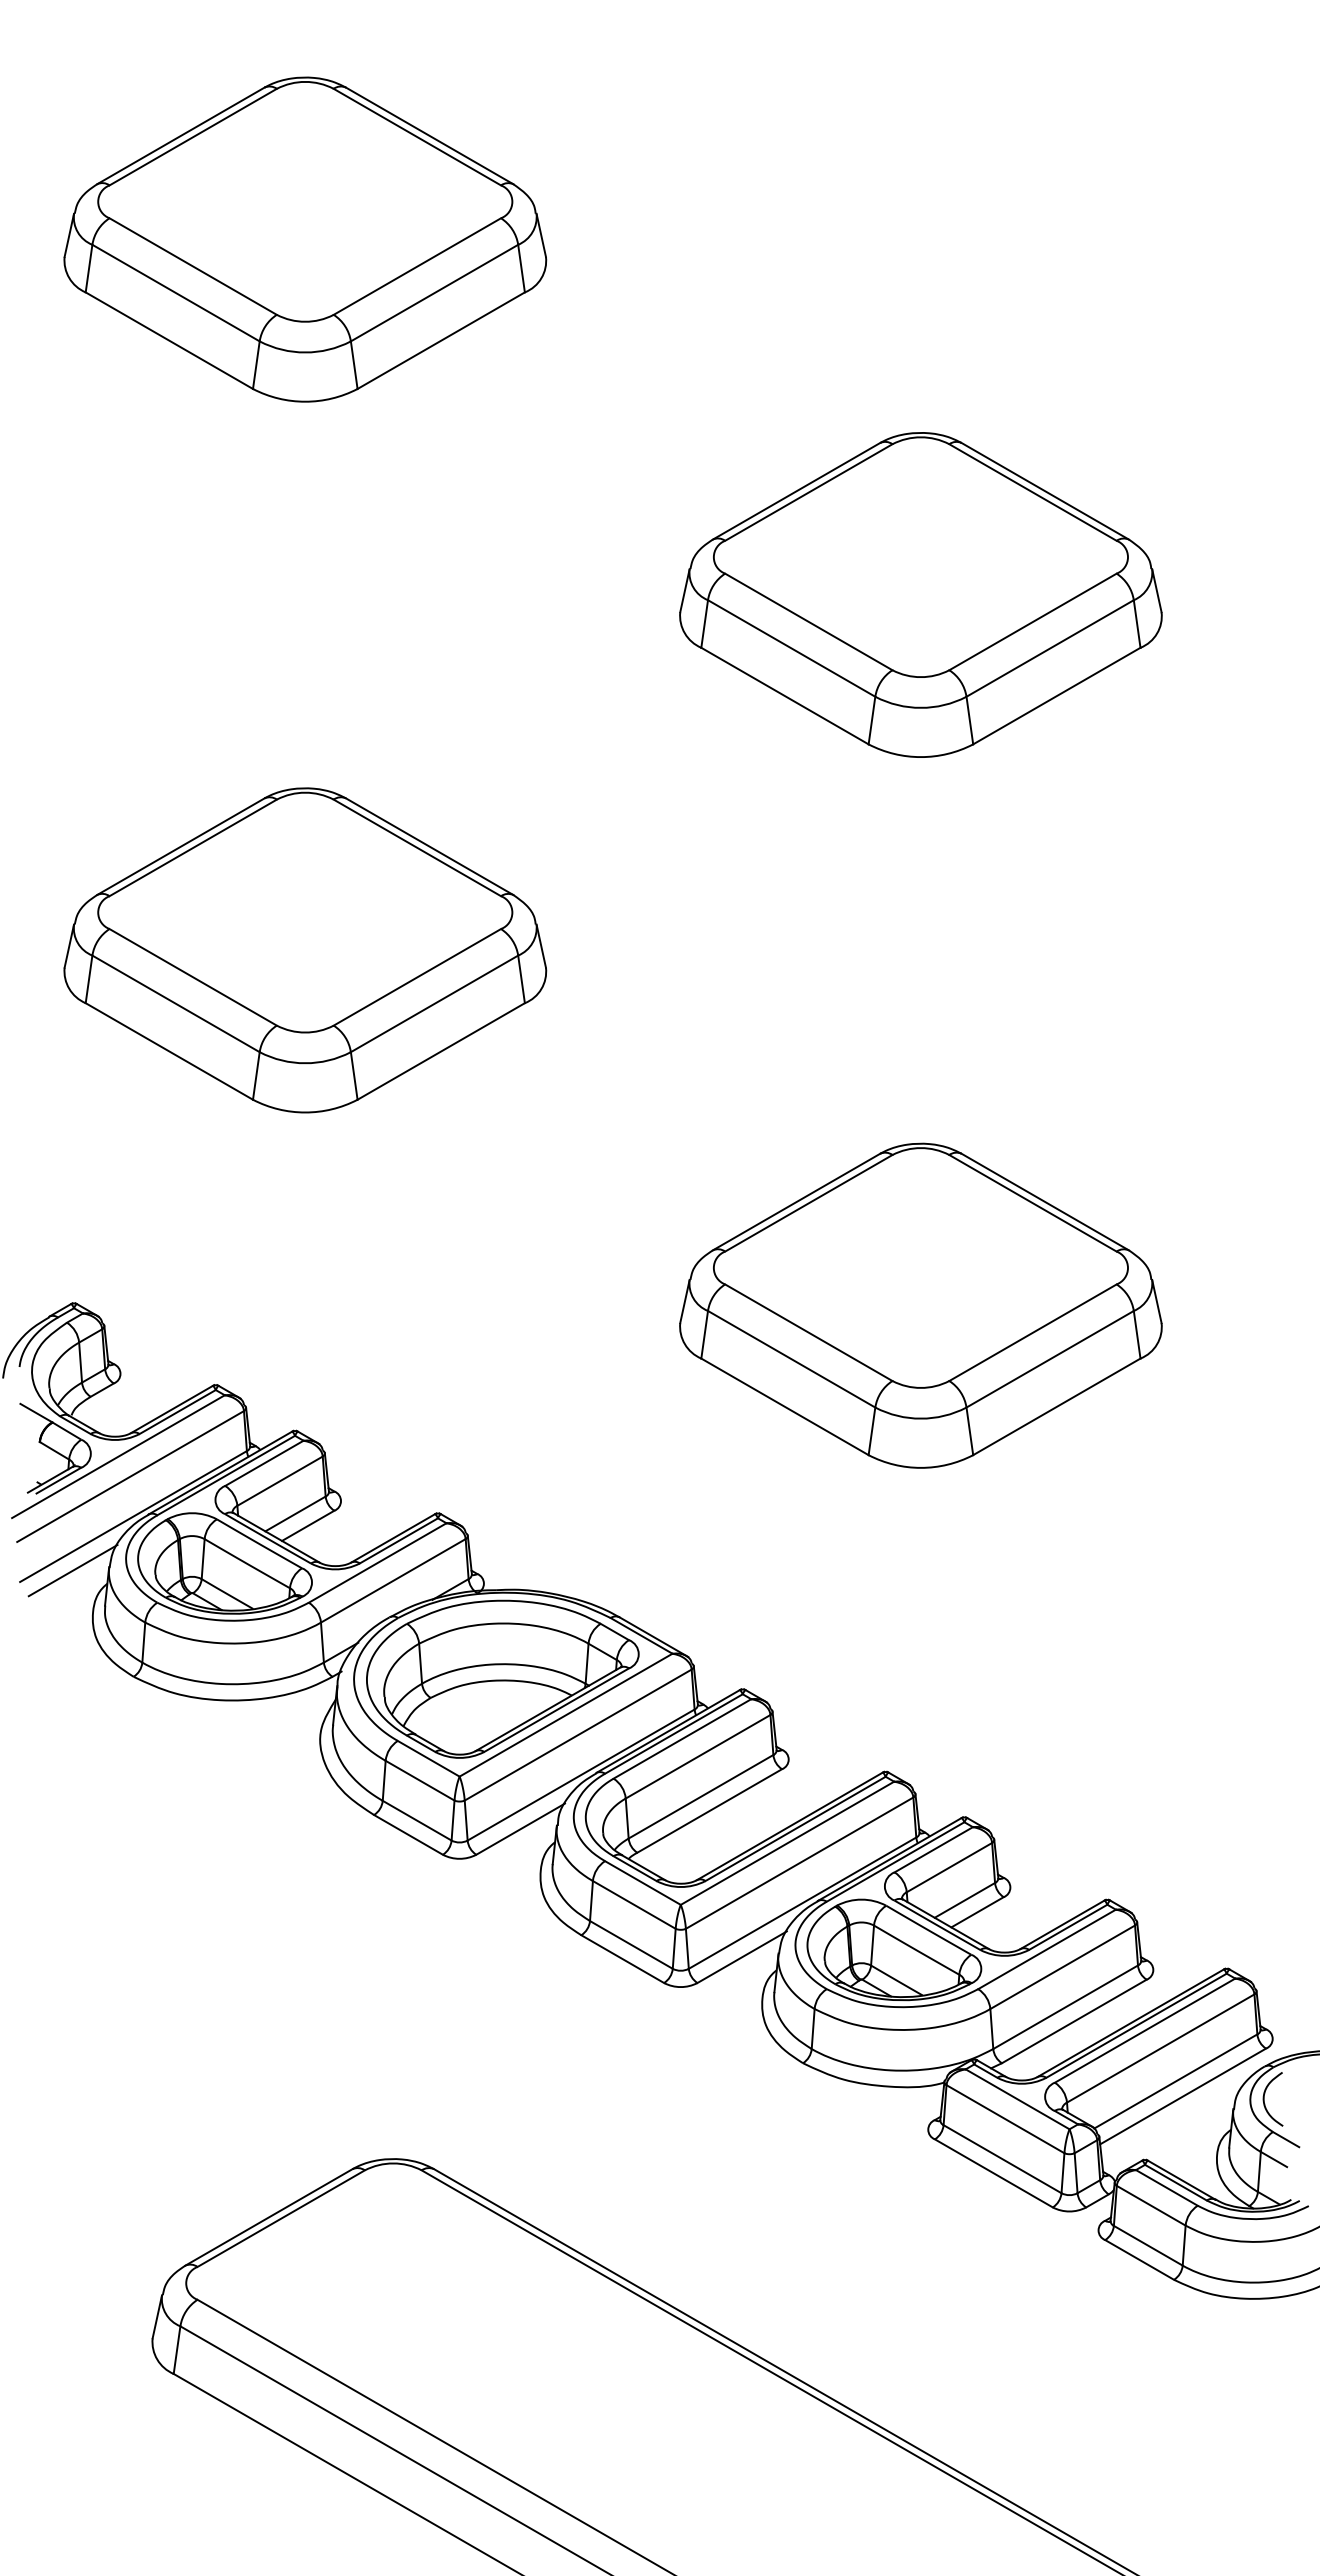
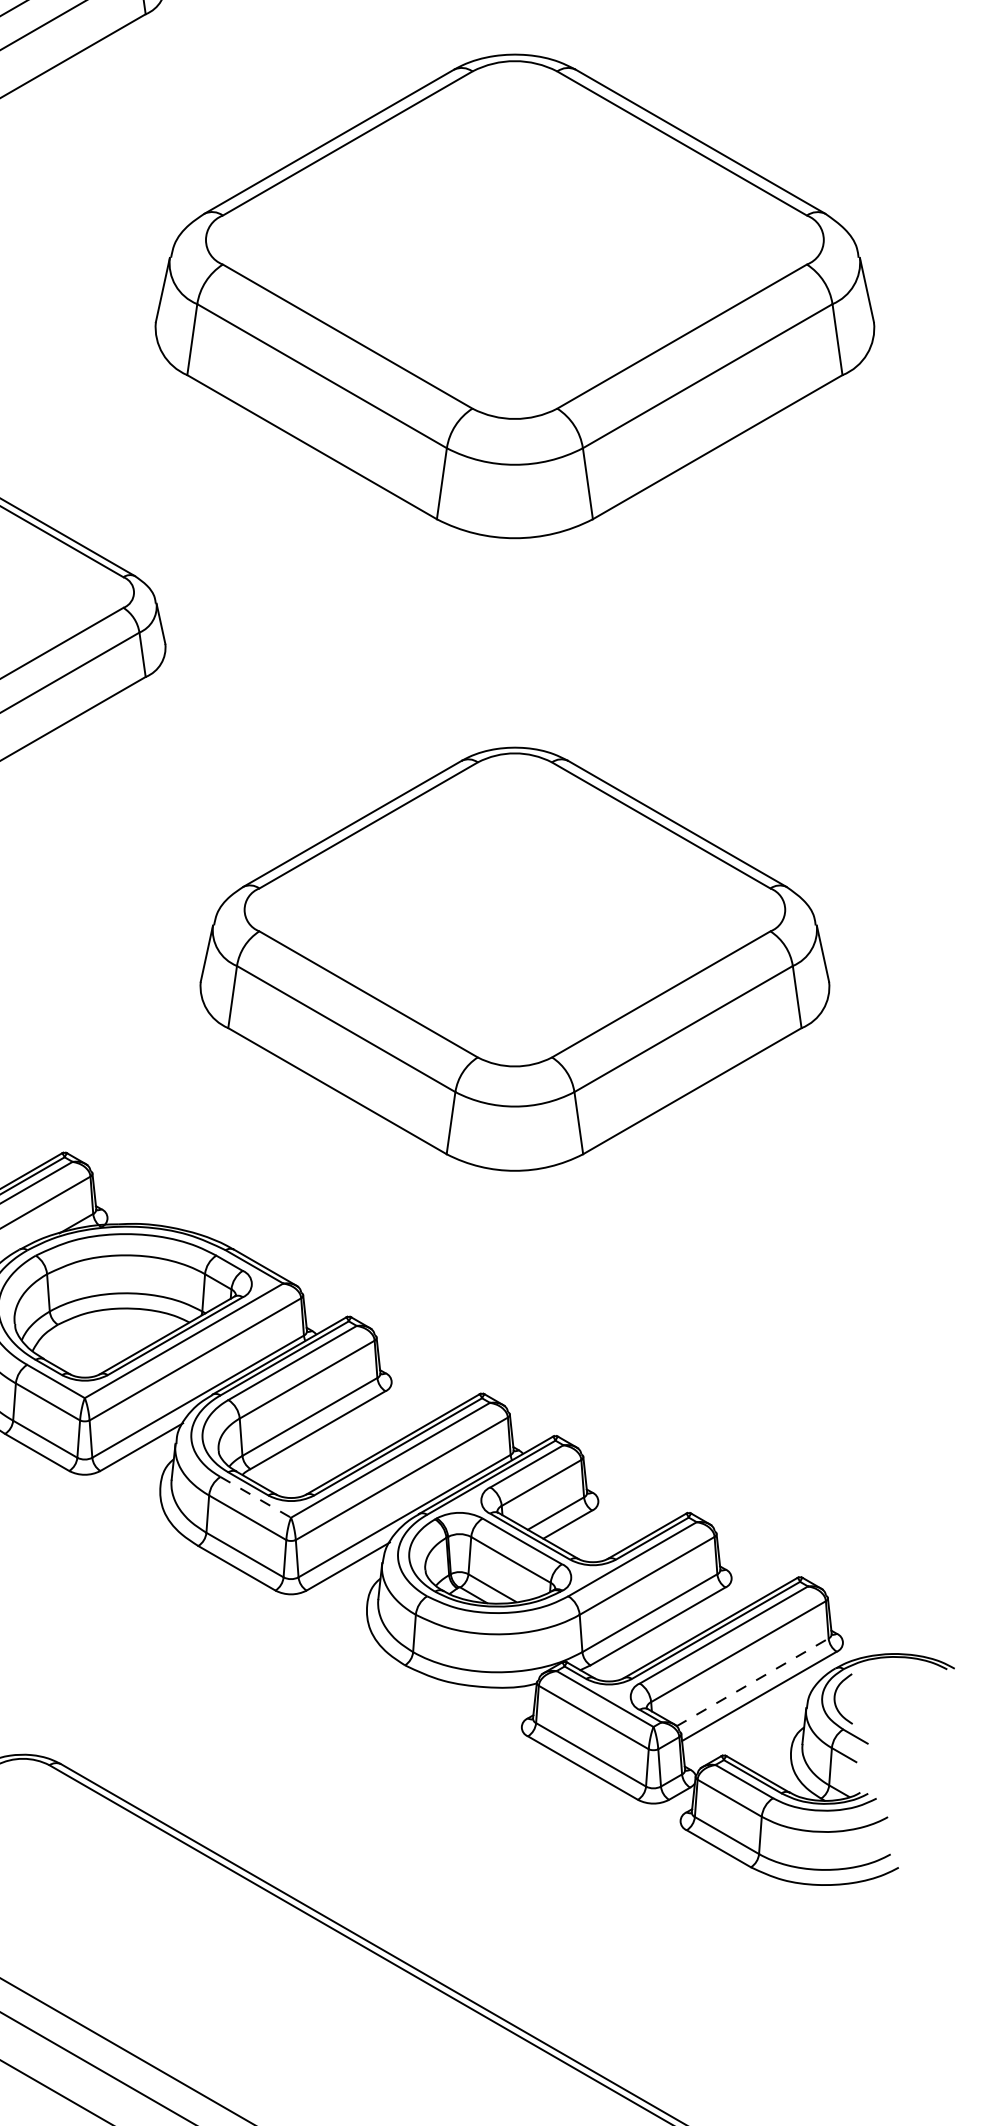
part: (920, 594) -> (514, 295), size x1.6
part: (920, 1305) -> (514, 958), size x1.4
line: (642, 1883) -> (255, 1497), solid -> dashed
line: (1176, 2081) -> (753, 1682), solid -> dashed

